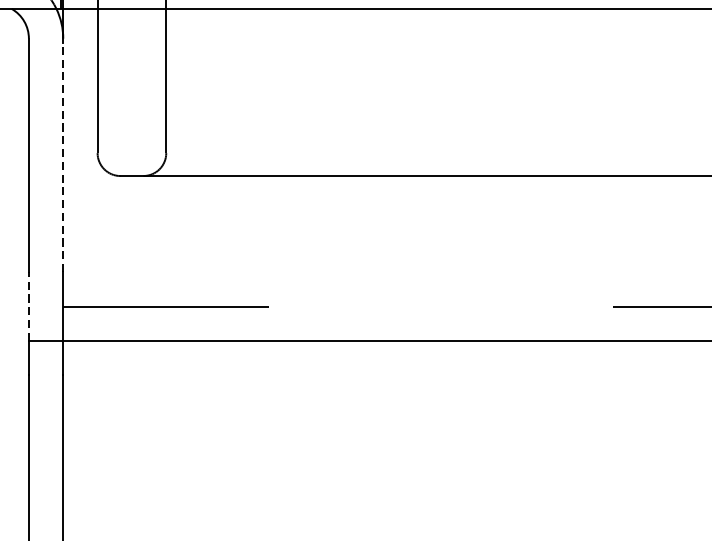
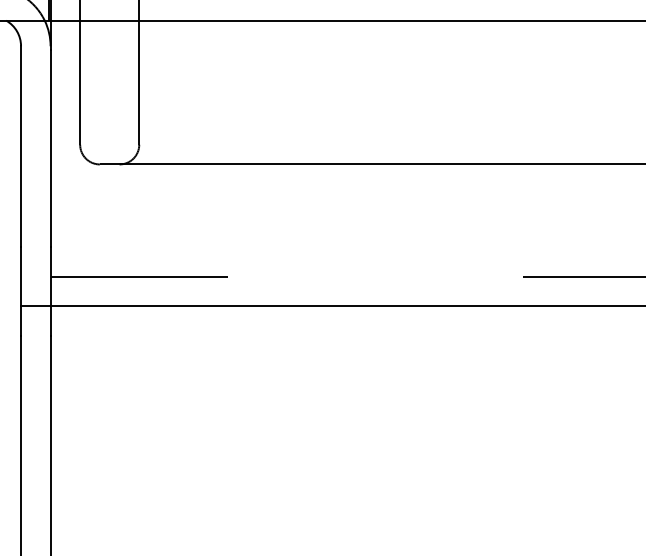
line: (63, 157) -> (50, 148), dashed -> solid
line: (29, 306) -> (21, 276), dashed -> solid

